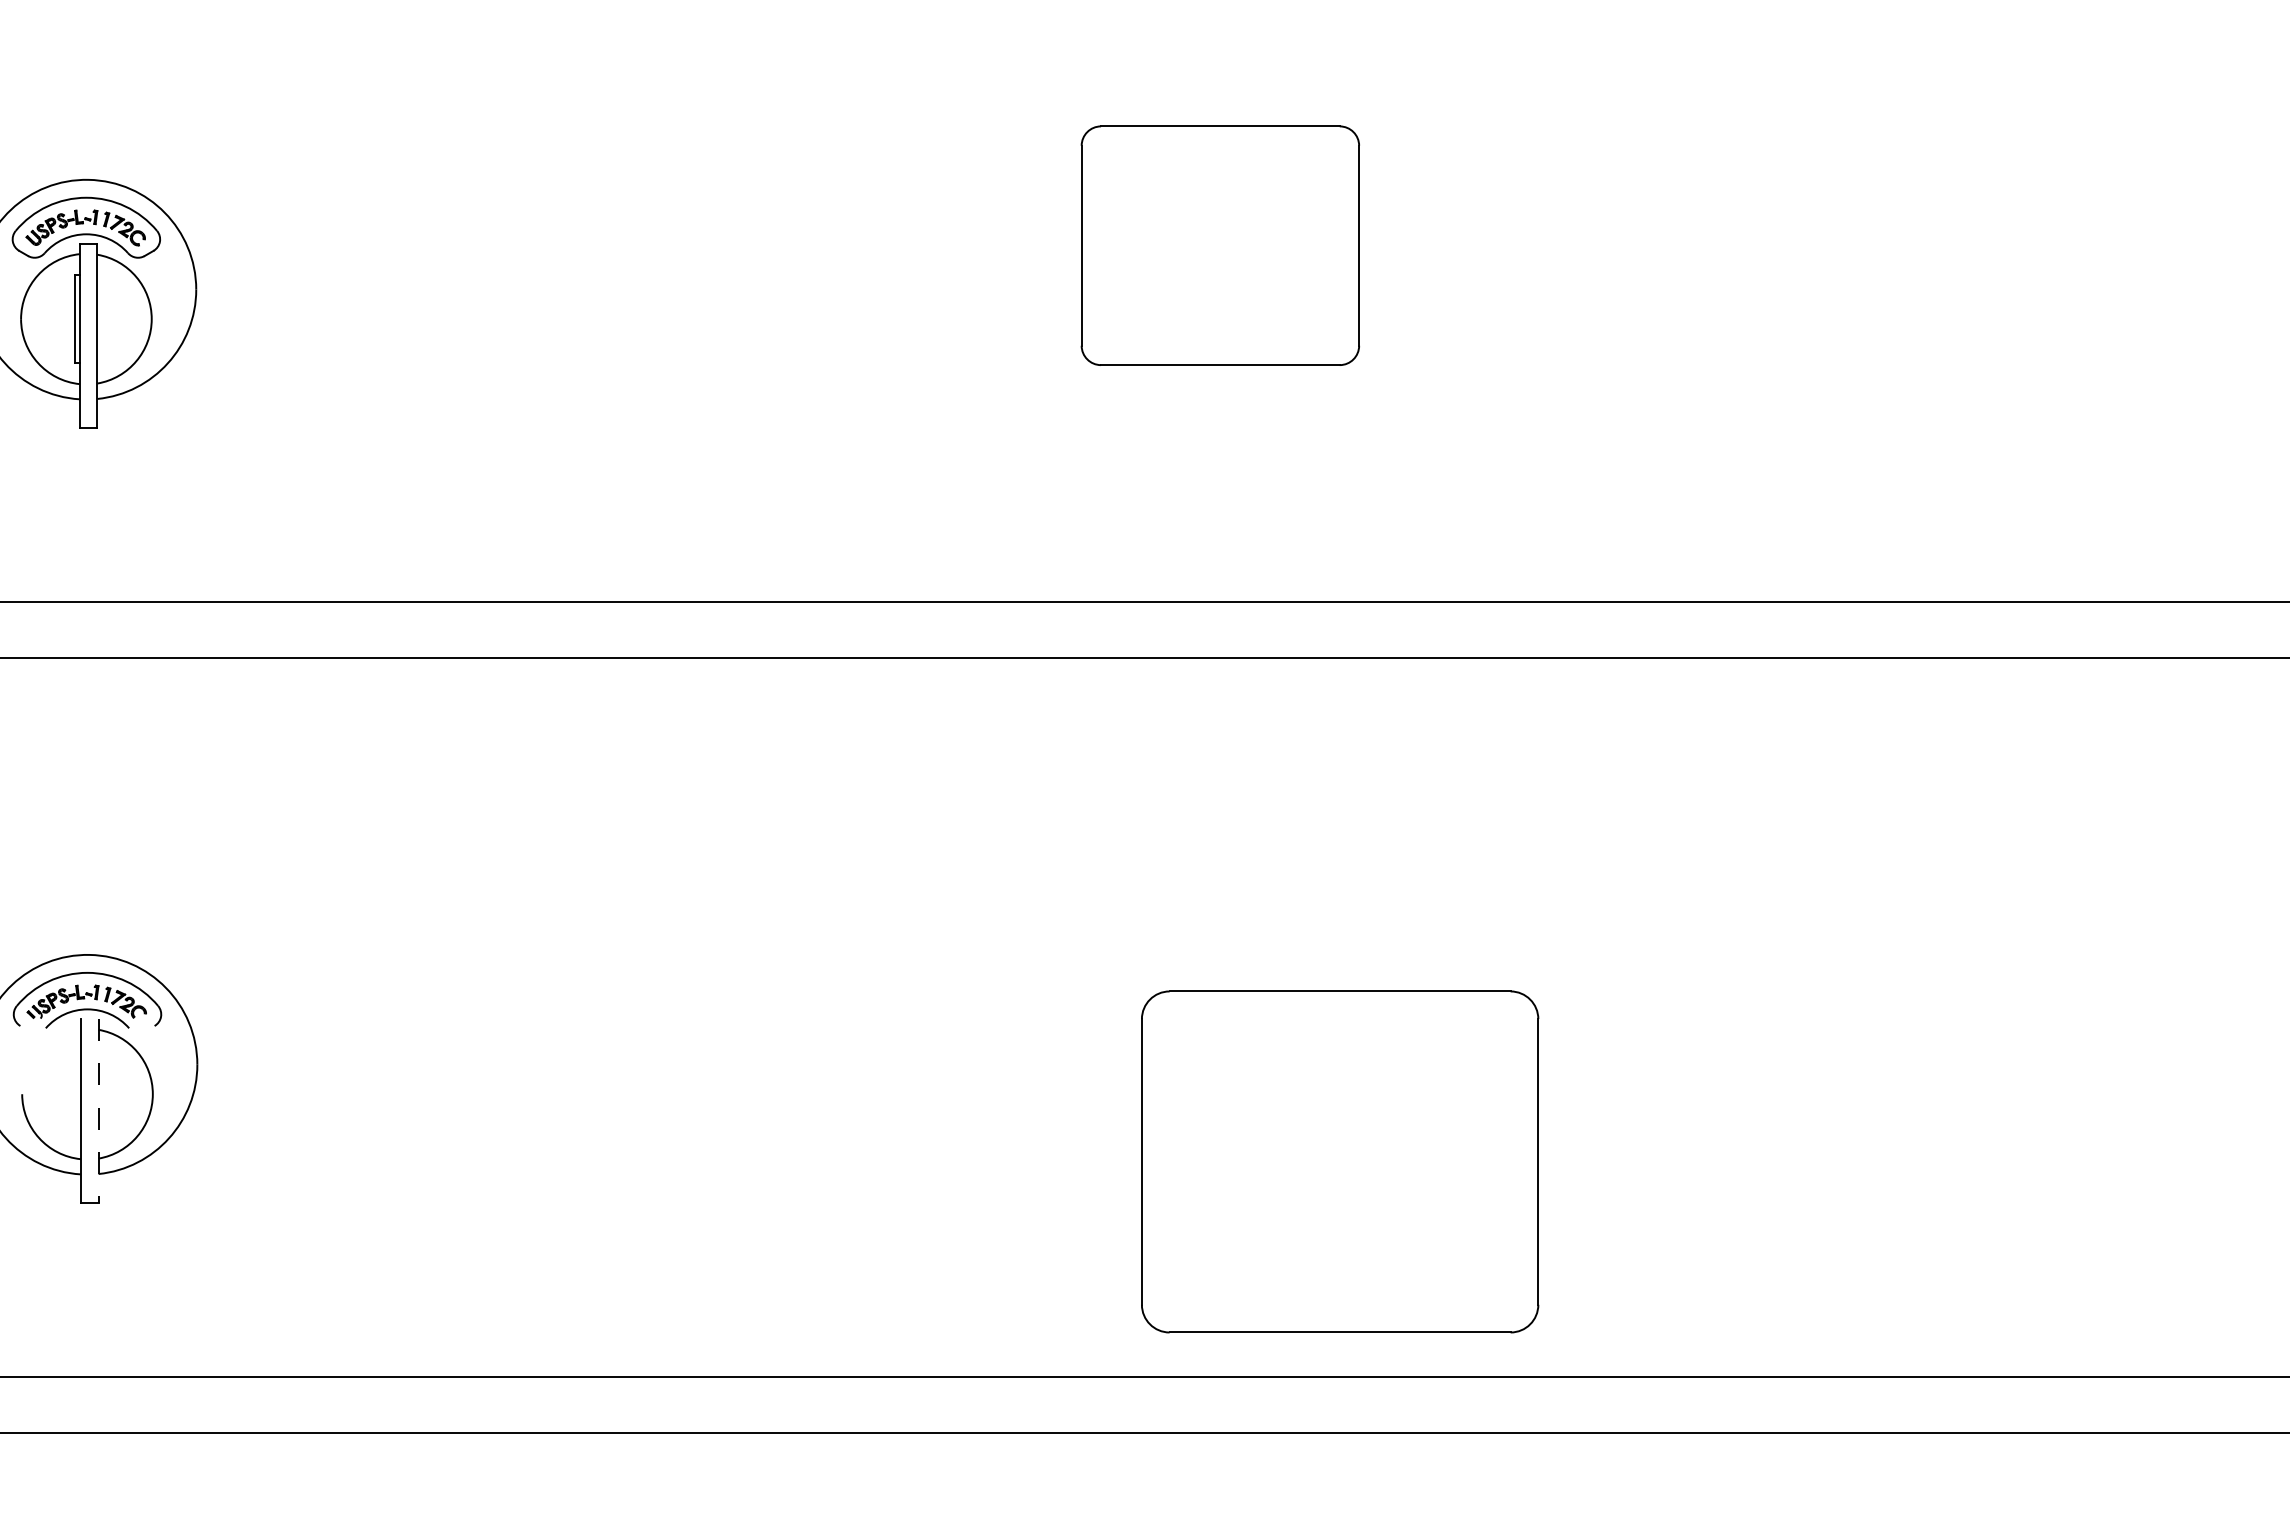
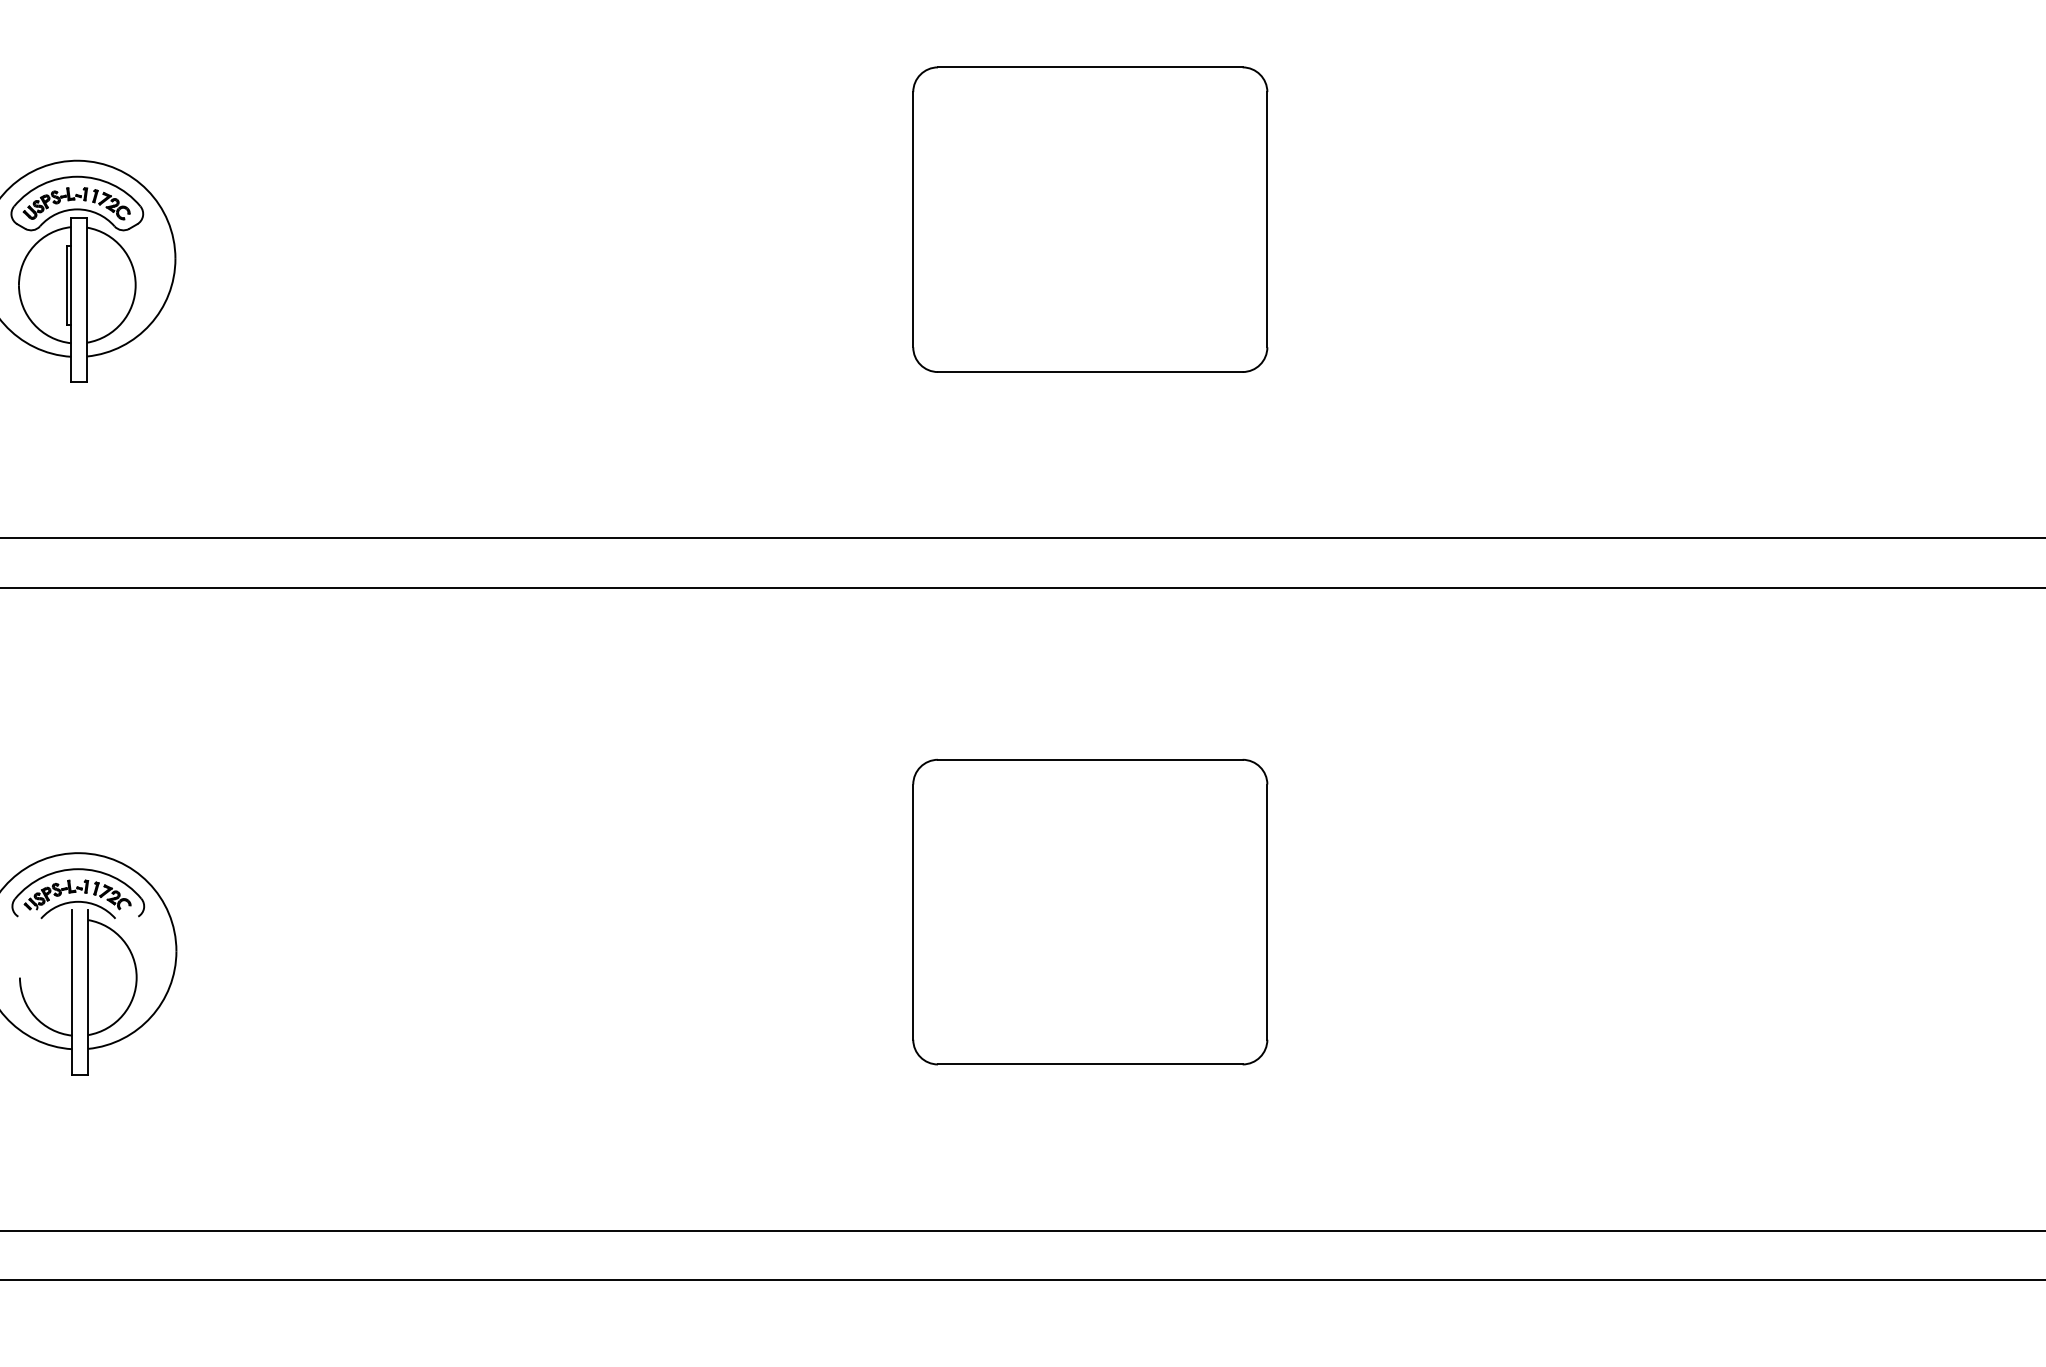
part: (1220, 245) -> (1090, 219), size x1.43
line: (98, 1110) -> (88, 992), dashed -> solid
part: (1340, 1161) -> (1090, 911), moved

